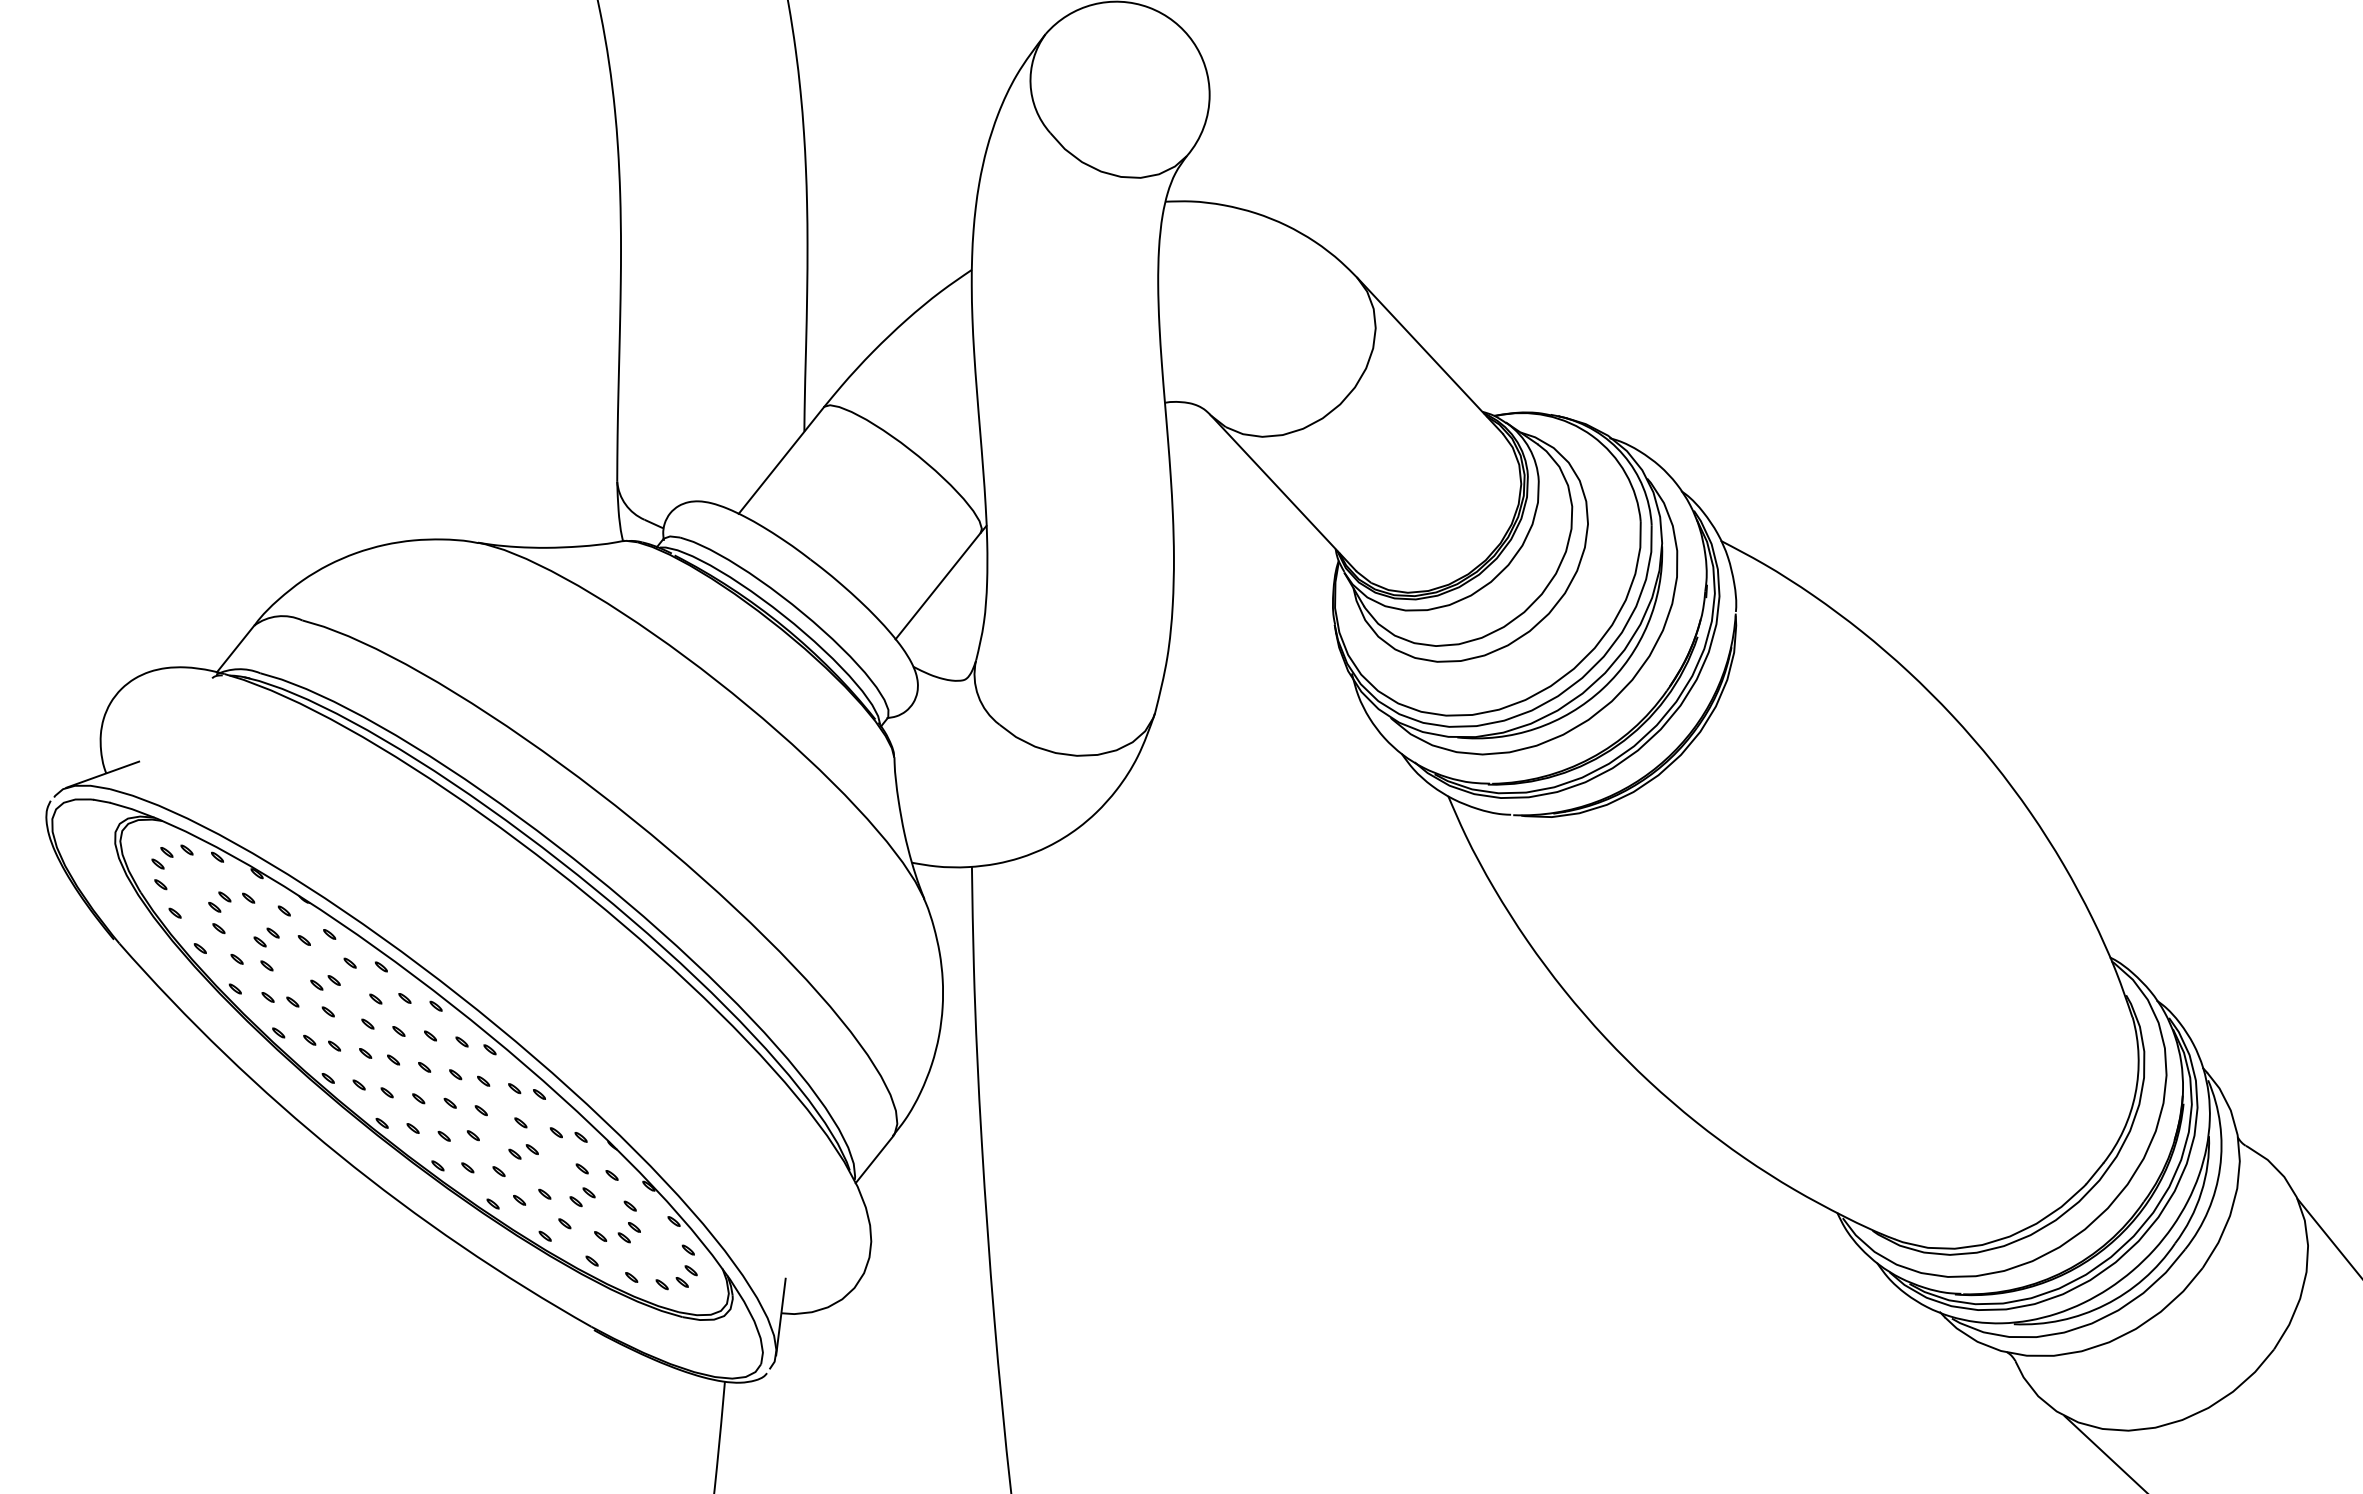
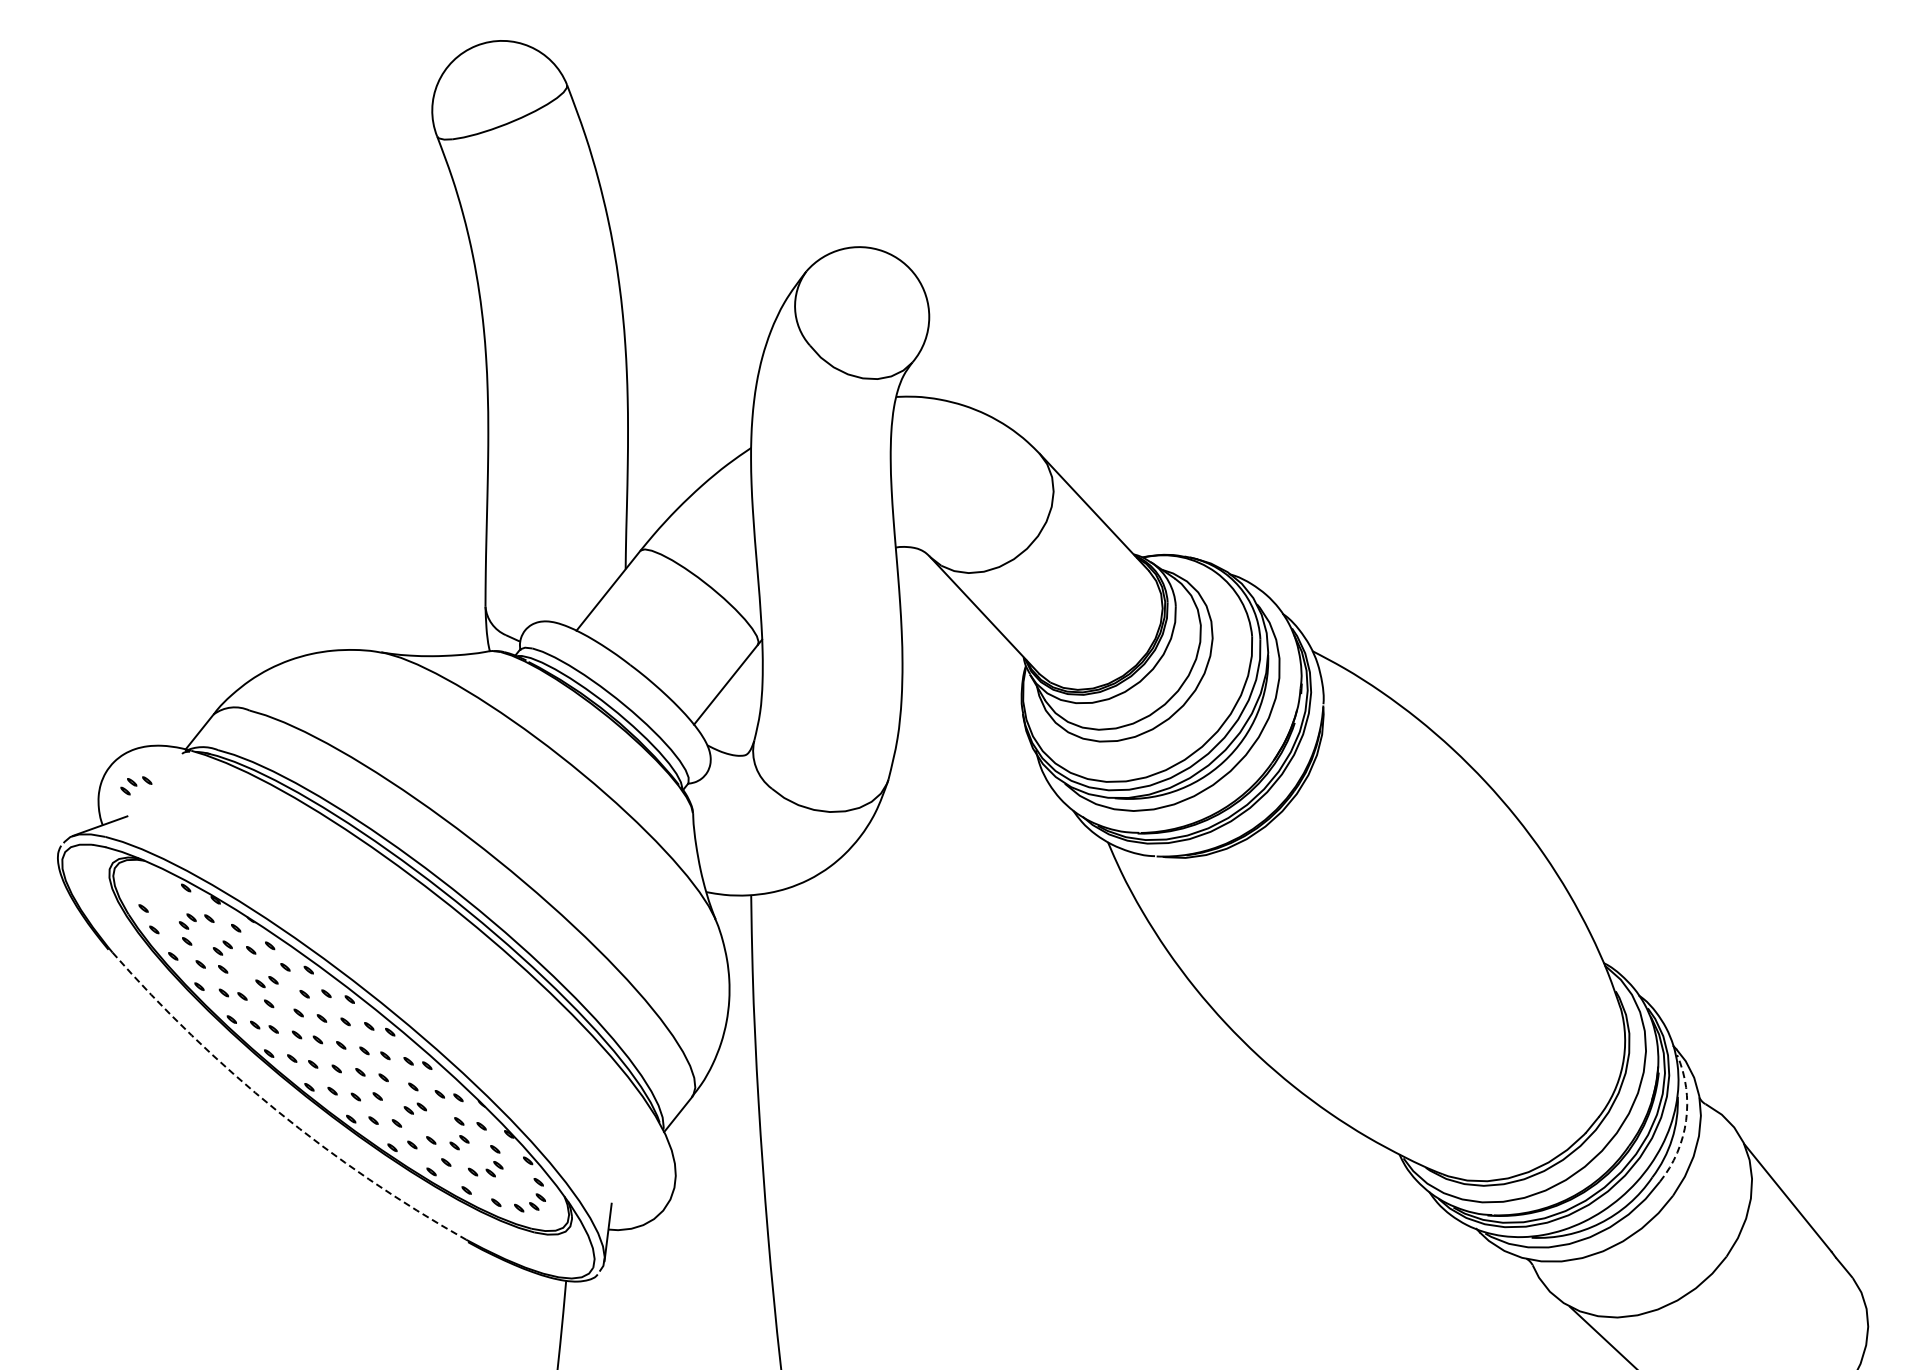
part: (172, 856) -> (136, 785), moved
arc: (339, 1155) -> (277, 1111), solid -> dashed
arc: (2220, 1167) -> (1686, 1120), solid -> dashed

